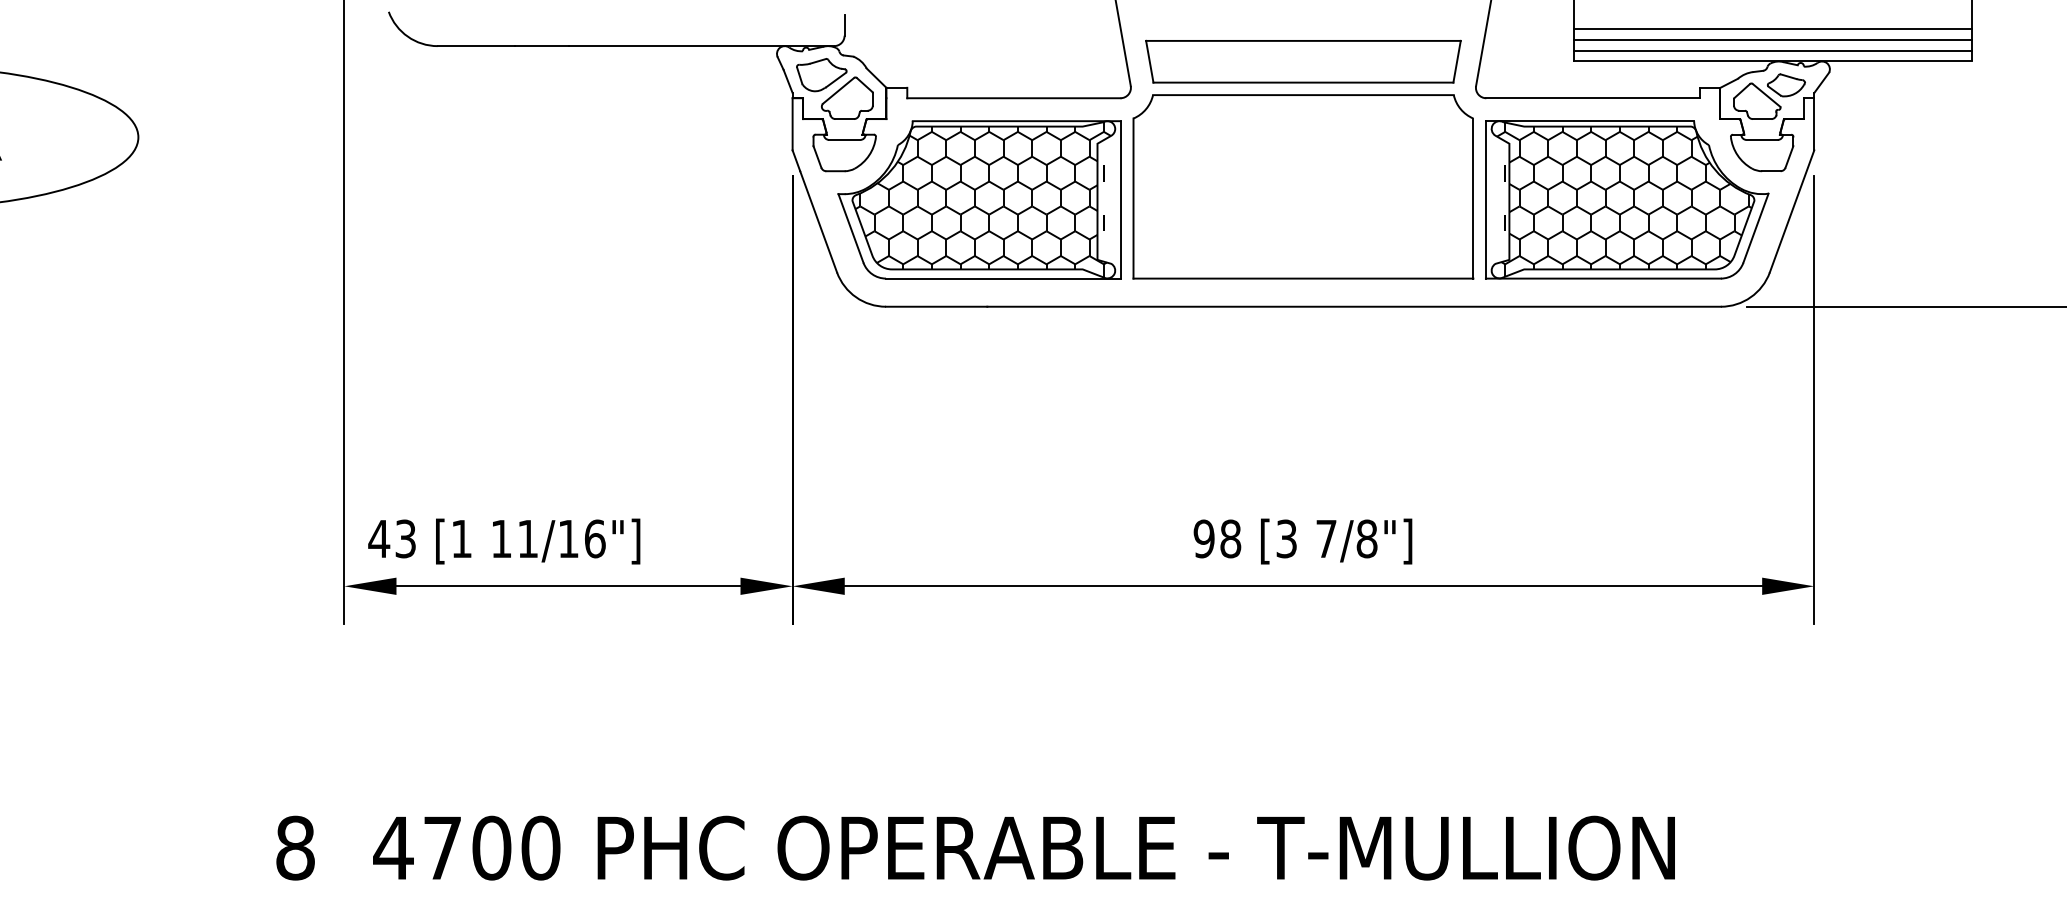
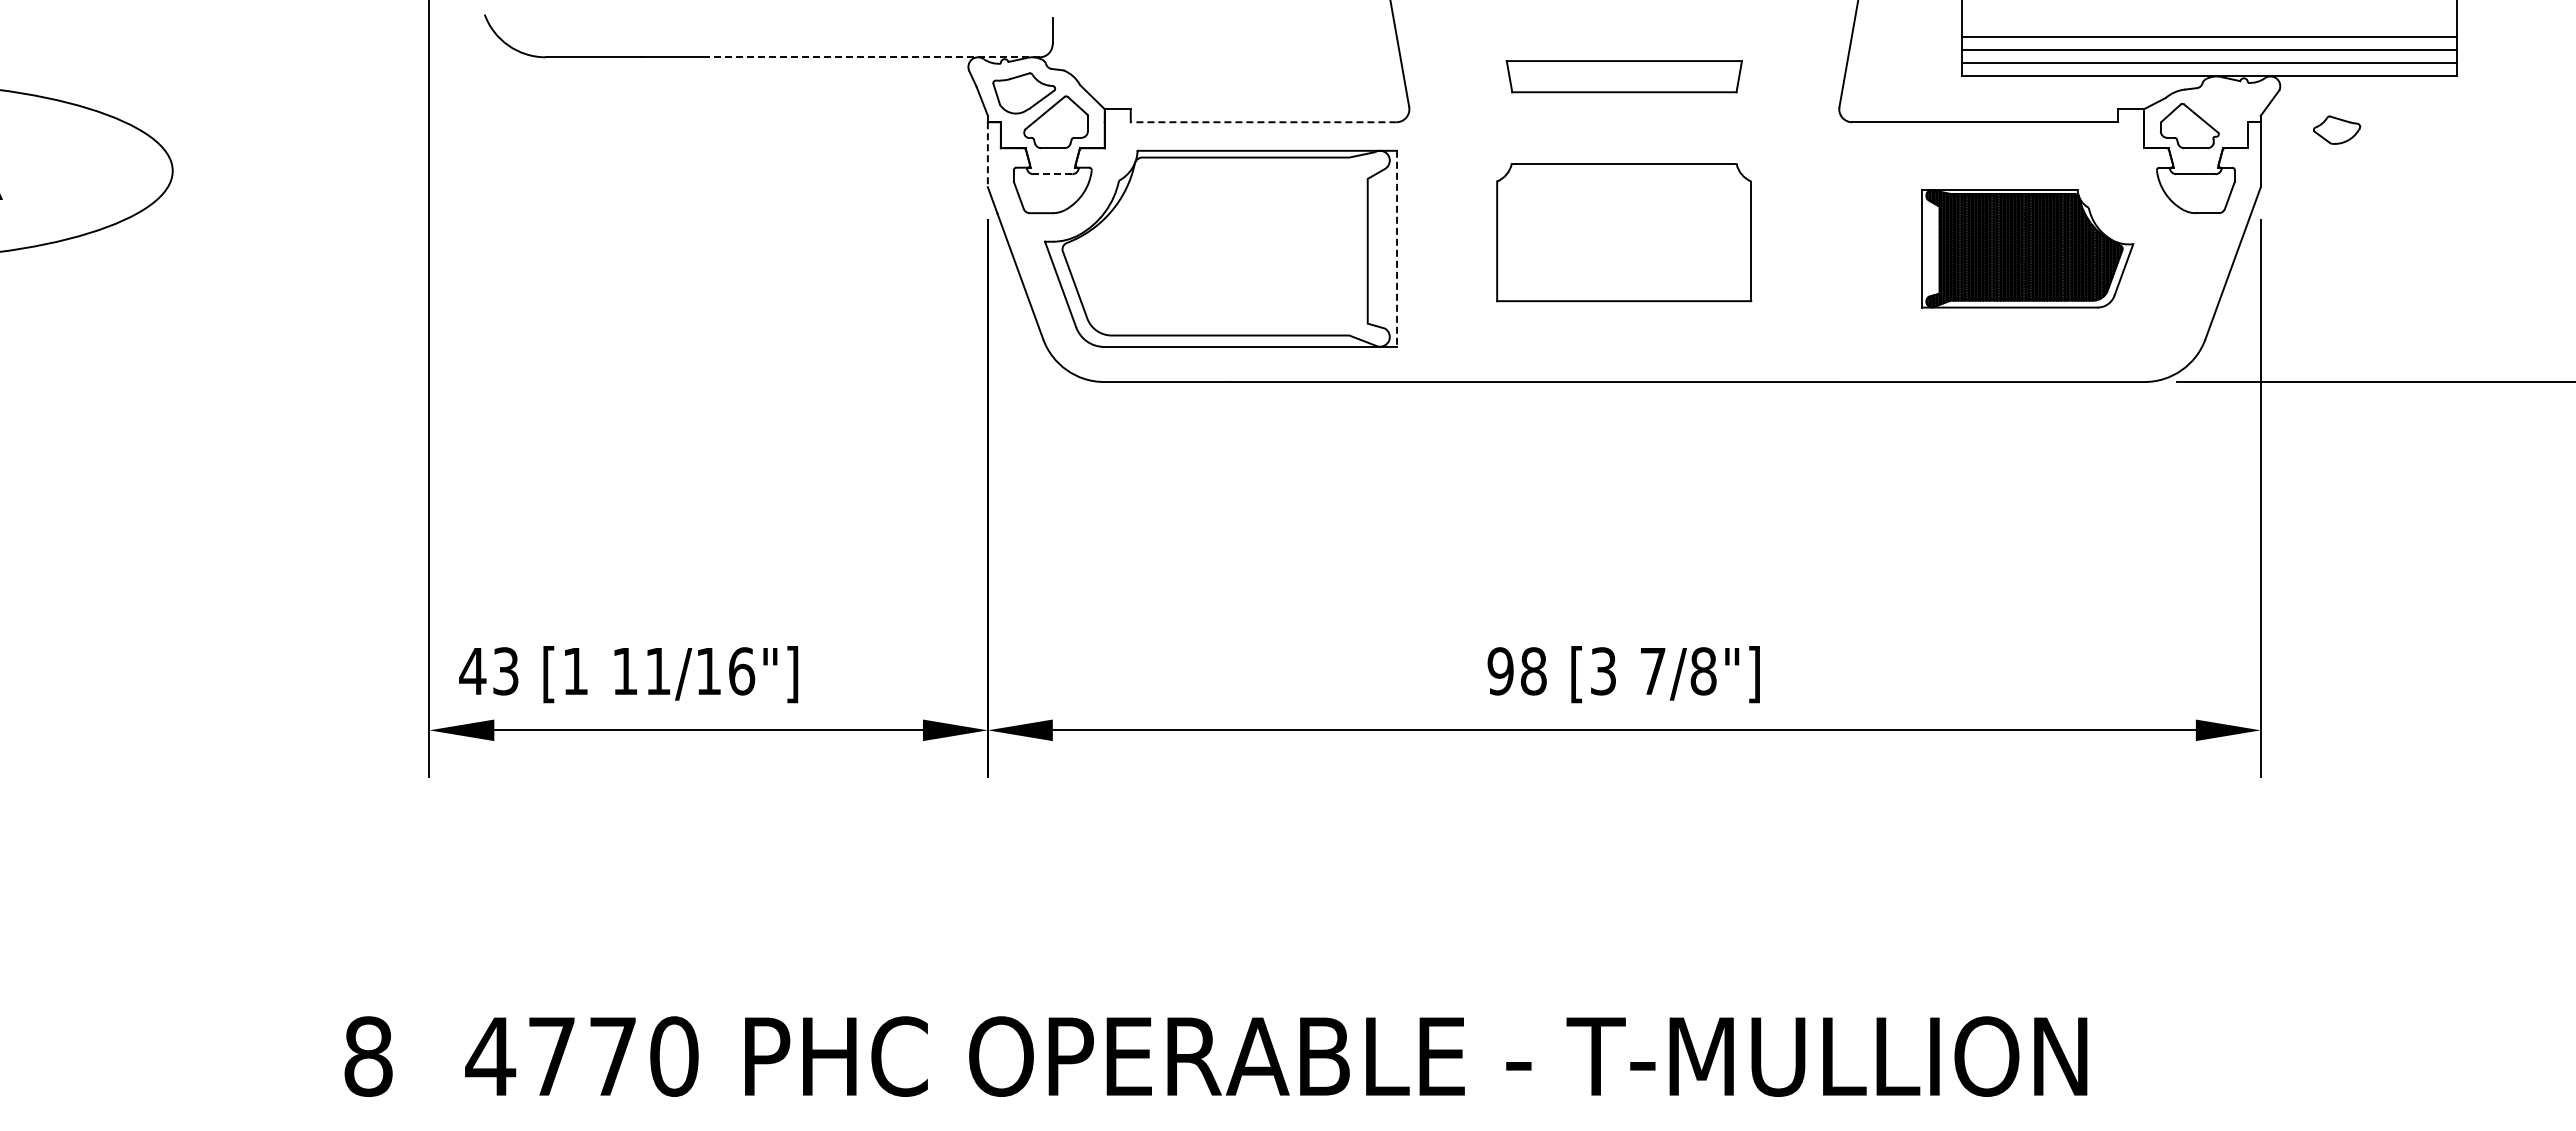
line: (701, 46) -> (874, 57), solid -> dashed
part: (1303, 61) -> (1624, 76), size x0.6
part: (1786, 84) -> (2337, 129), moved
line: (1013, 98) -> (1263, 122), solid -> dashed
line: (792, 124) -> (987, 155), solid -> dashed
line: (844, 140) -> (1052, 174), solid -> dashed
part: (1302, 186) -> (1623, 232), size x0.6
hatch: (983, 199) -> (1225, 248), removed
part: (1627, 199) -> (2027, 248), size x0.6
line: (1121, 200) -> (1397, 249), solid -> dashed
text: (492, 848) -> (613, 1056), 4700 -> 4770

